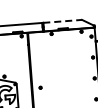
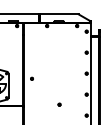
line: (63, 21) -> (59, 14), dashed -> solid

